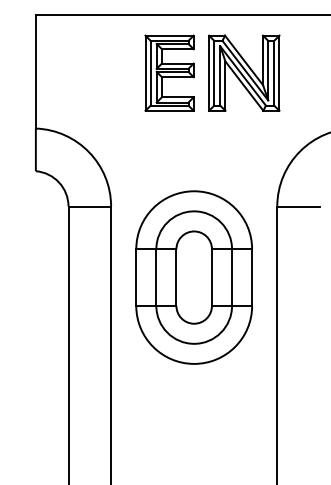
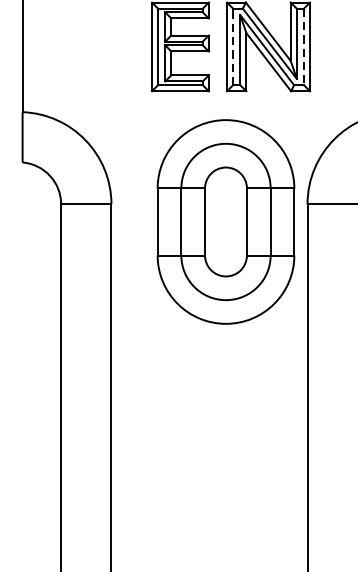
line: (214, 72) -> (233, 46), solid -> dashed
line: (274, 73) -> (304, 47), solid -> dashed
part: (193, 277) -> (225, 221), moved

